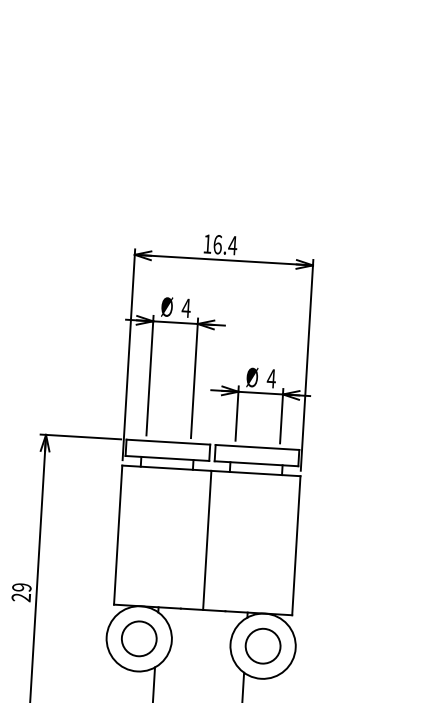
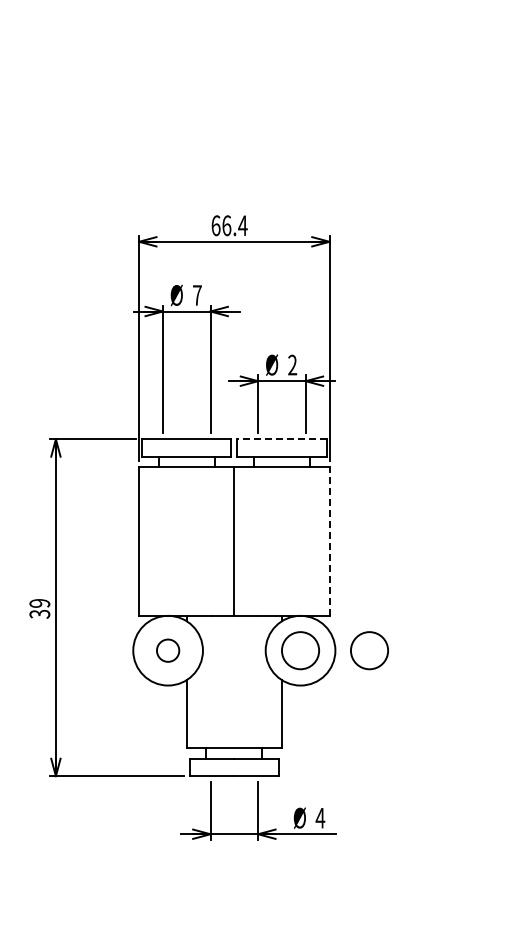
text: (207, 243) -> (215, 225), 16.4 -> 66.4
text: (186, 308) -> (197, 295), 4 -> 7
text: (271, 378) -> (292, 364), 4 -> 2
line: (257, 447) -> (281, 439), solid -> dashed
line: (296, 545) -> (329, 541), solid -> dashed
text: (21, 596) -> (40, 613), 29 -> 39
circle: (138, 638) -> (167, 650), size x0.6
circle: (327, 649) -> (369, 650), added

